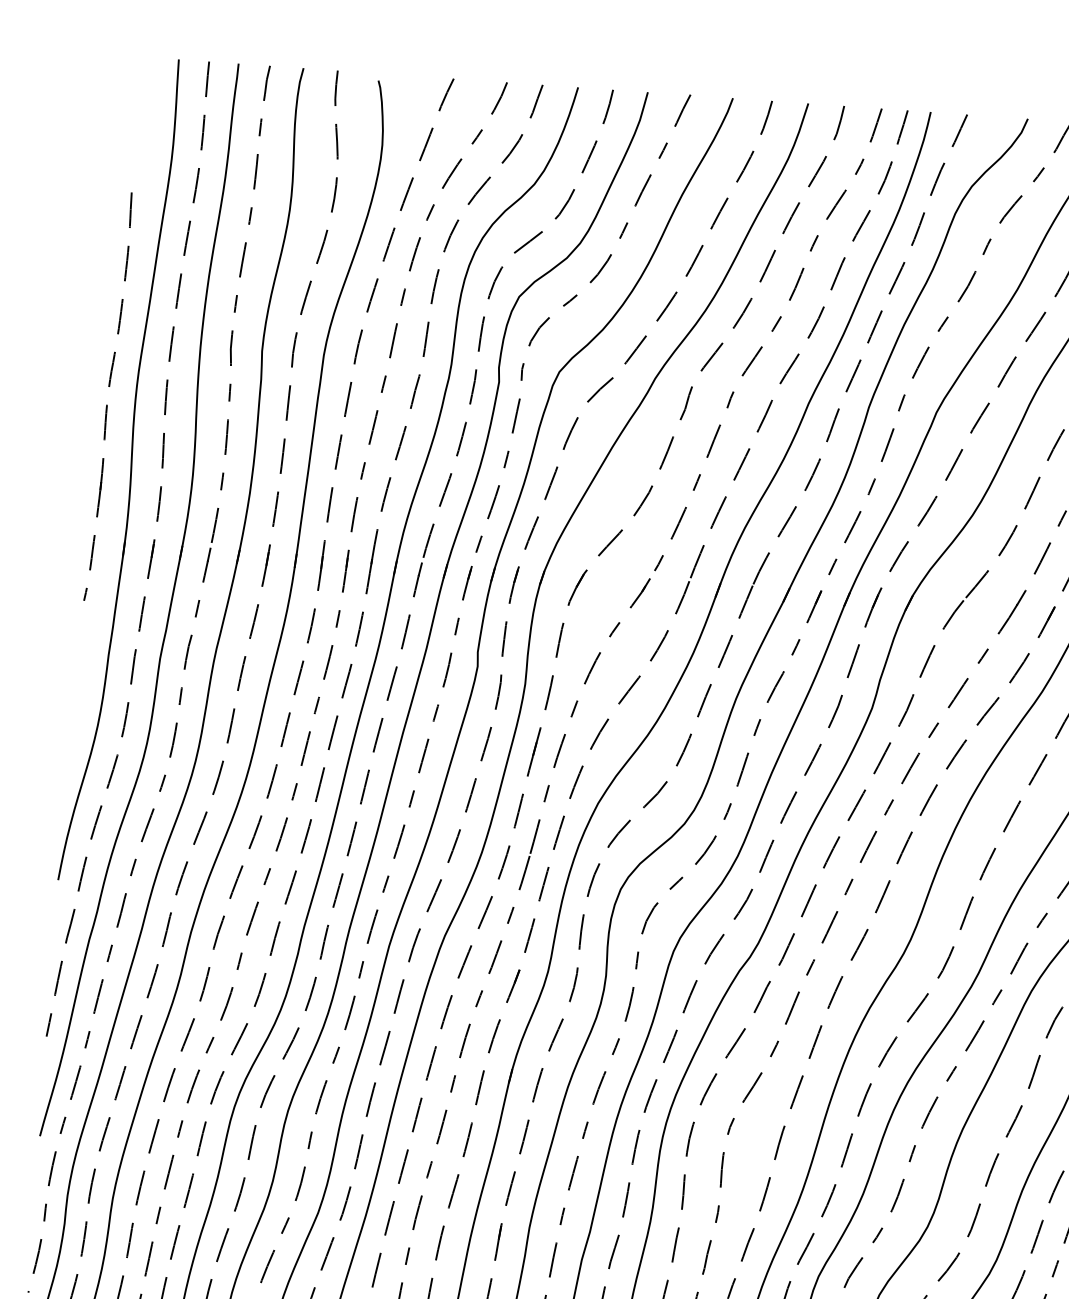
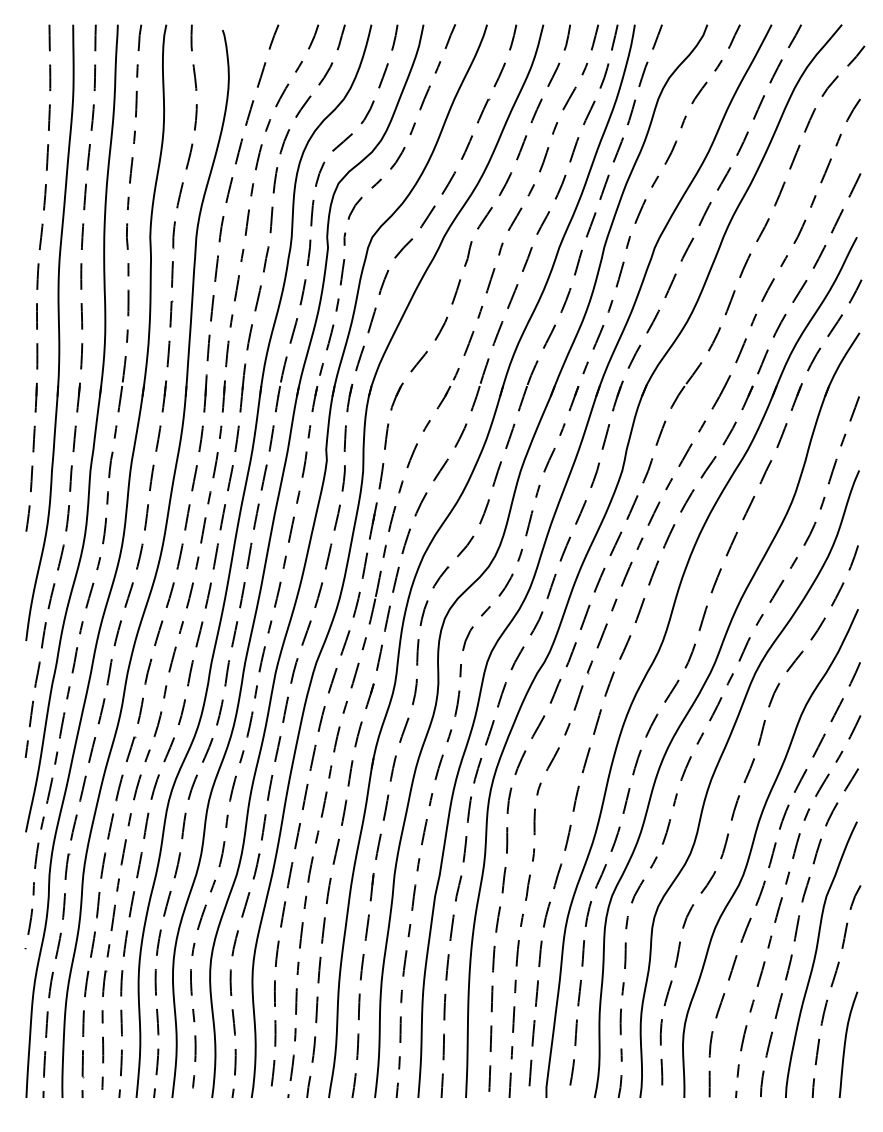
part: (108, 394) -> (38, 277), size x1.67

